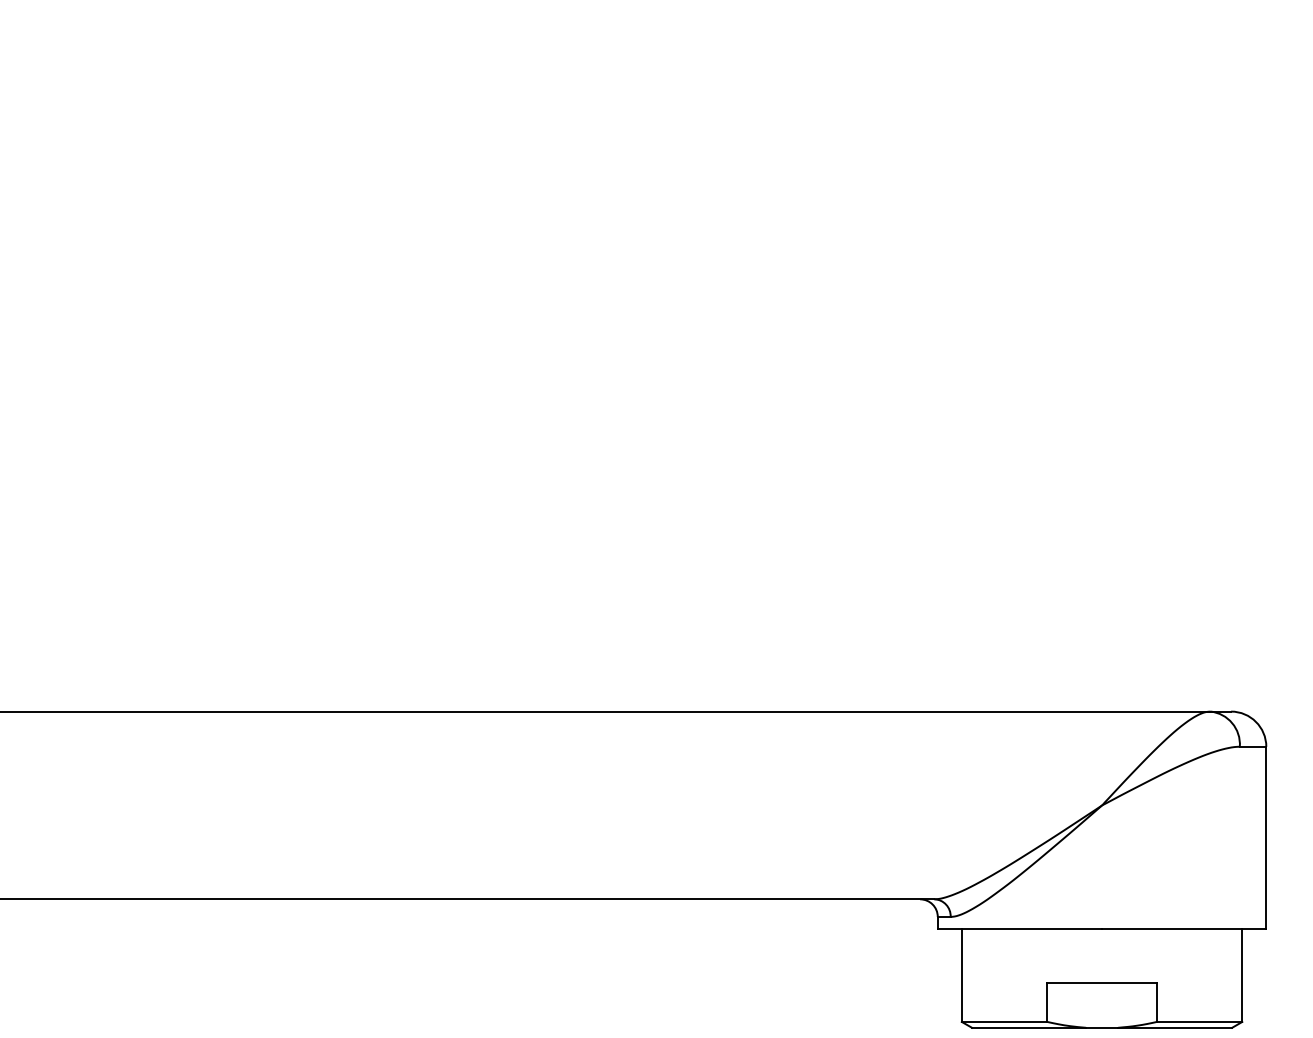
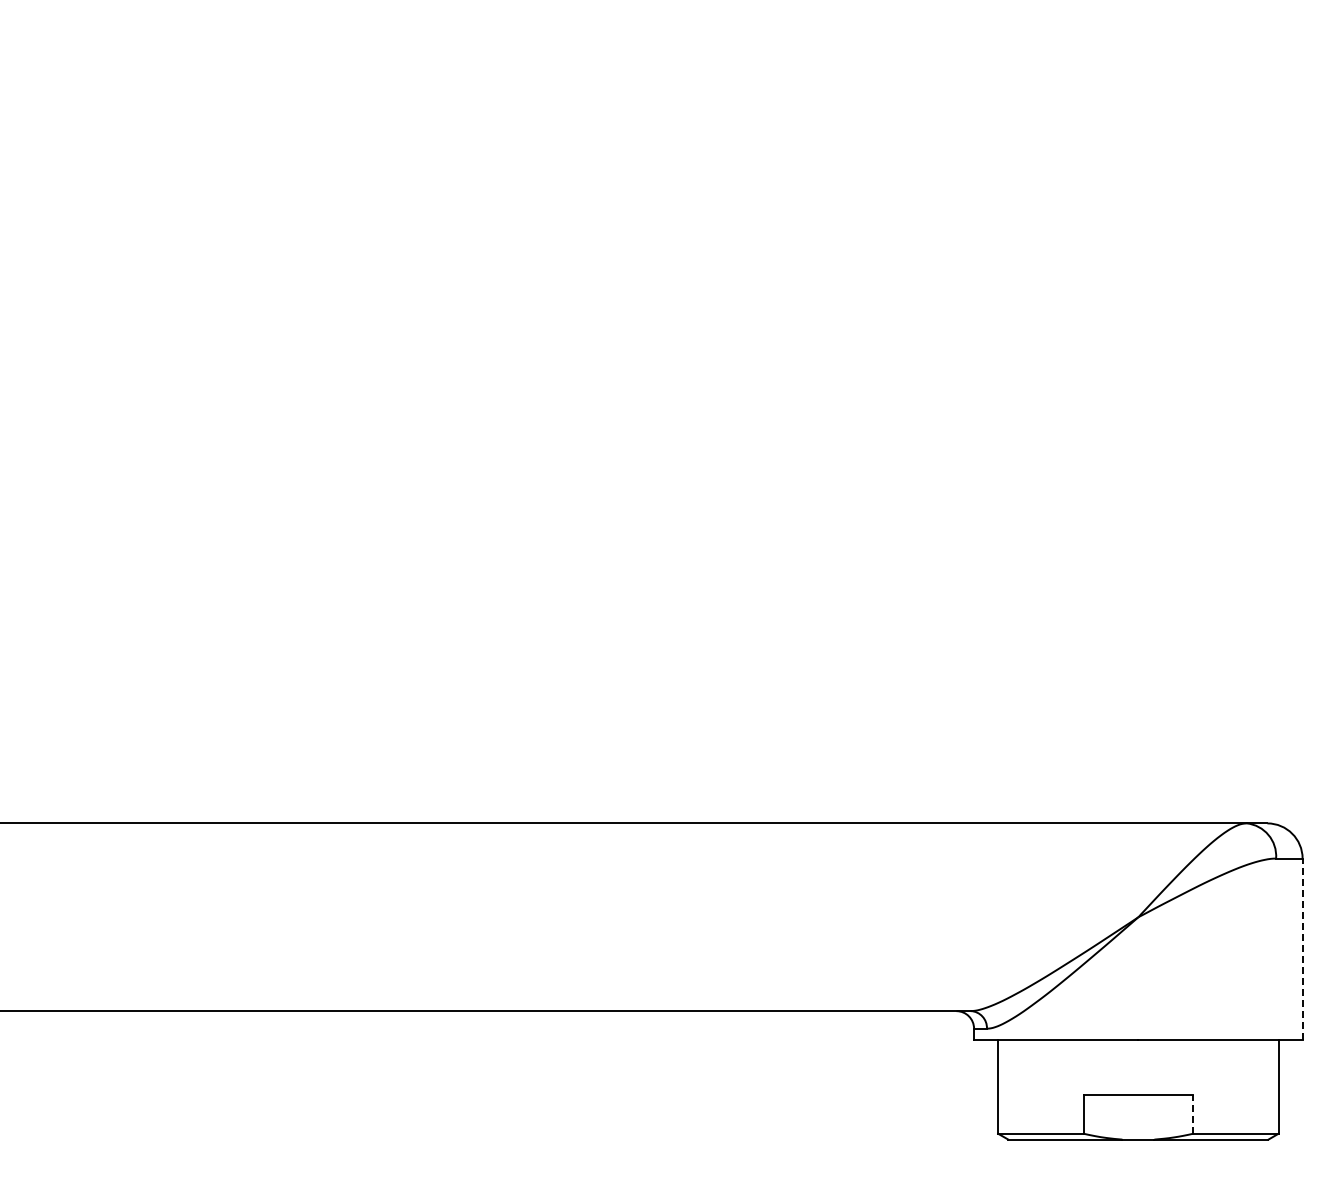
line: (1266, 837) -> (1302, 949), solid -> dashed
line: (1157, 1001) -> (1193, 1113), solid -> dashed

